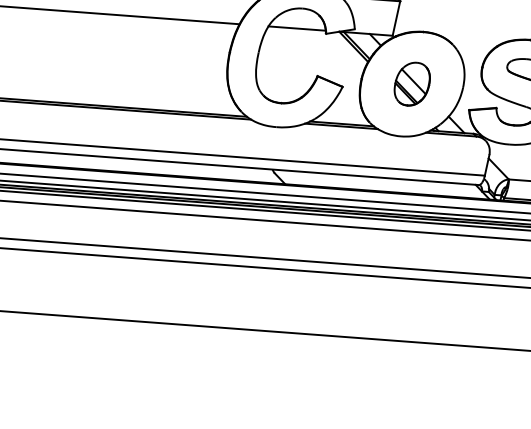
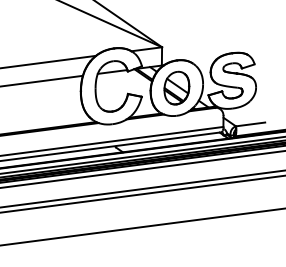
part: (411, 82) -> (176, 87), size x1.43

